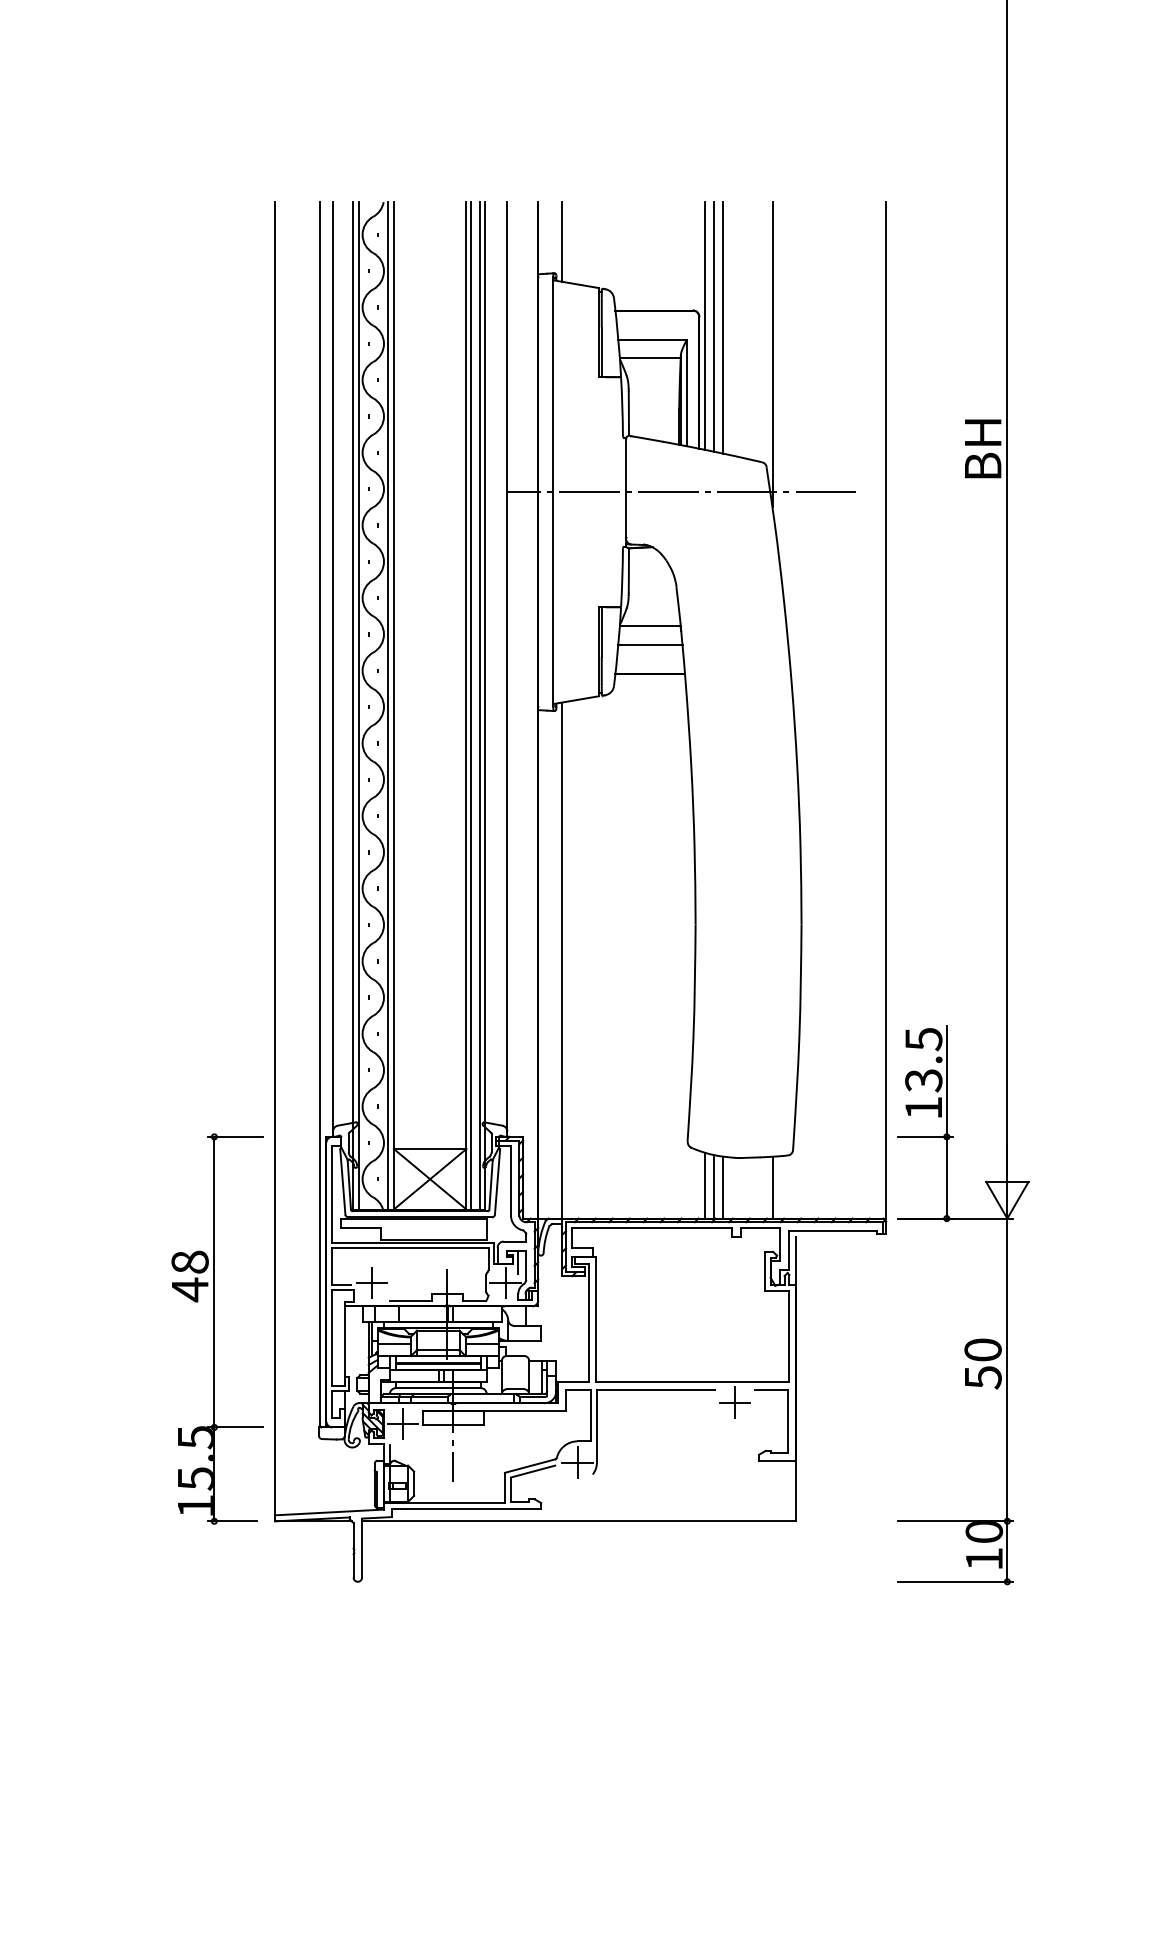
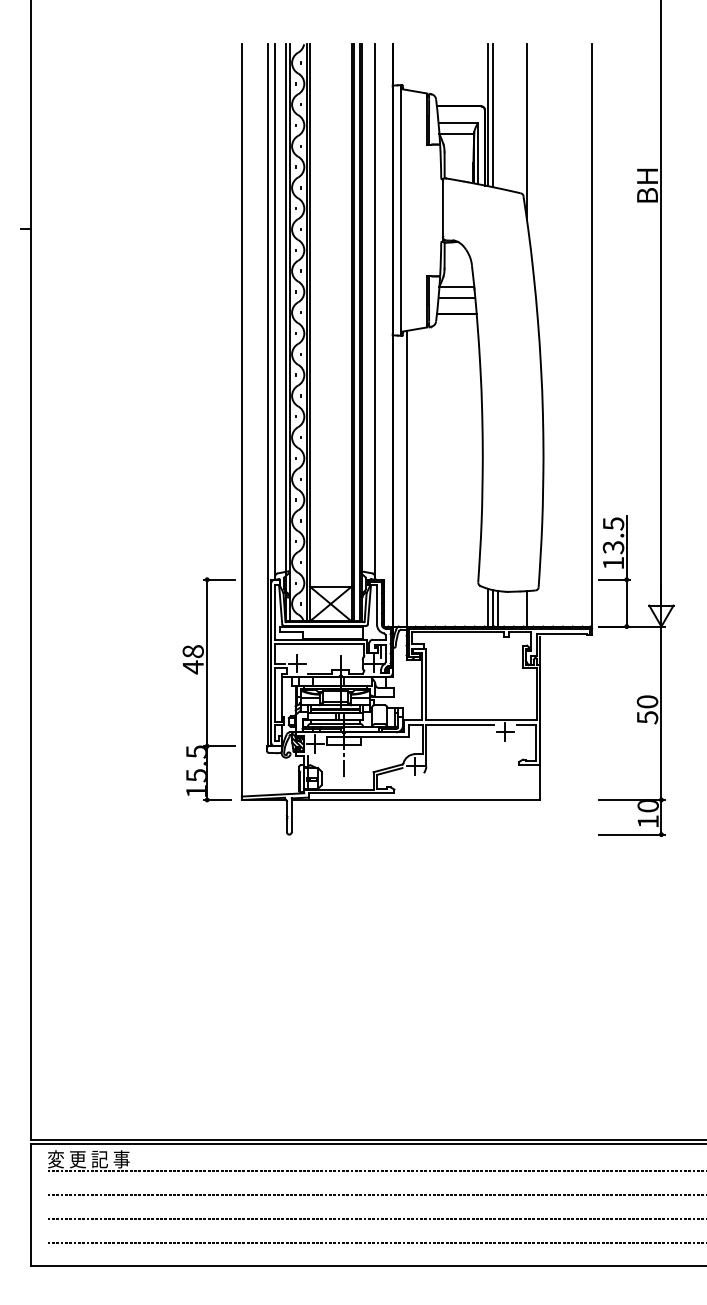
line: (562, 242) -> (406, 67), removed
line: (722, 328) -> (498, 116), removed
line: (681, 492) -> (474, 210), removed

